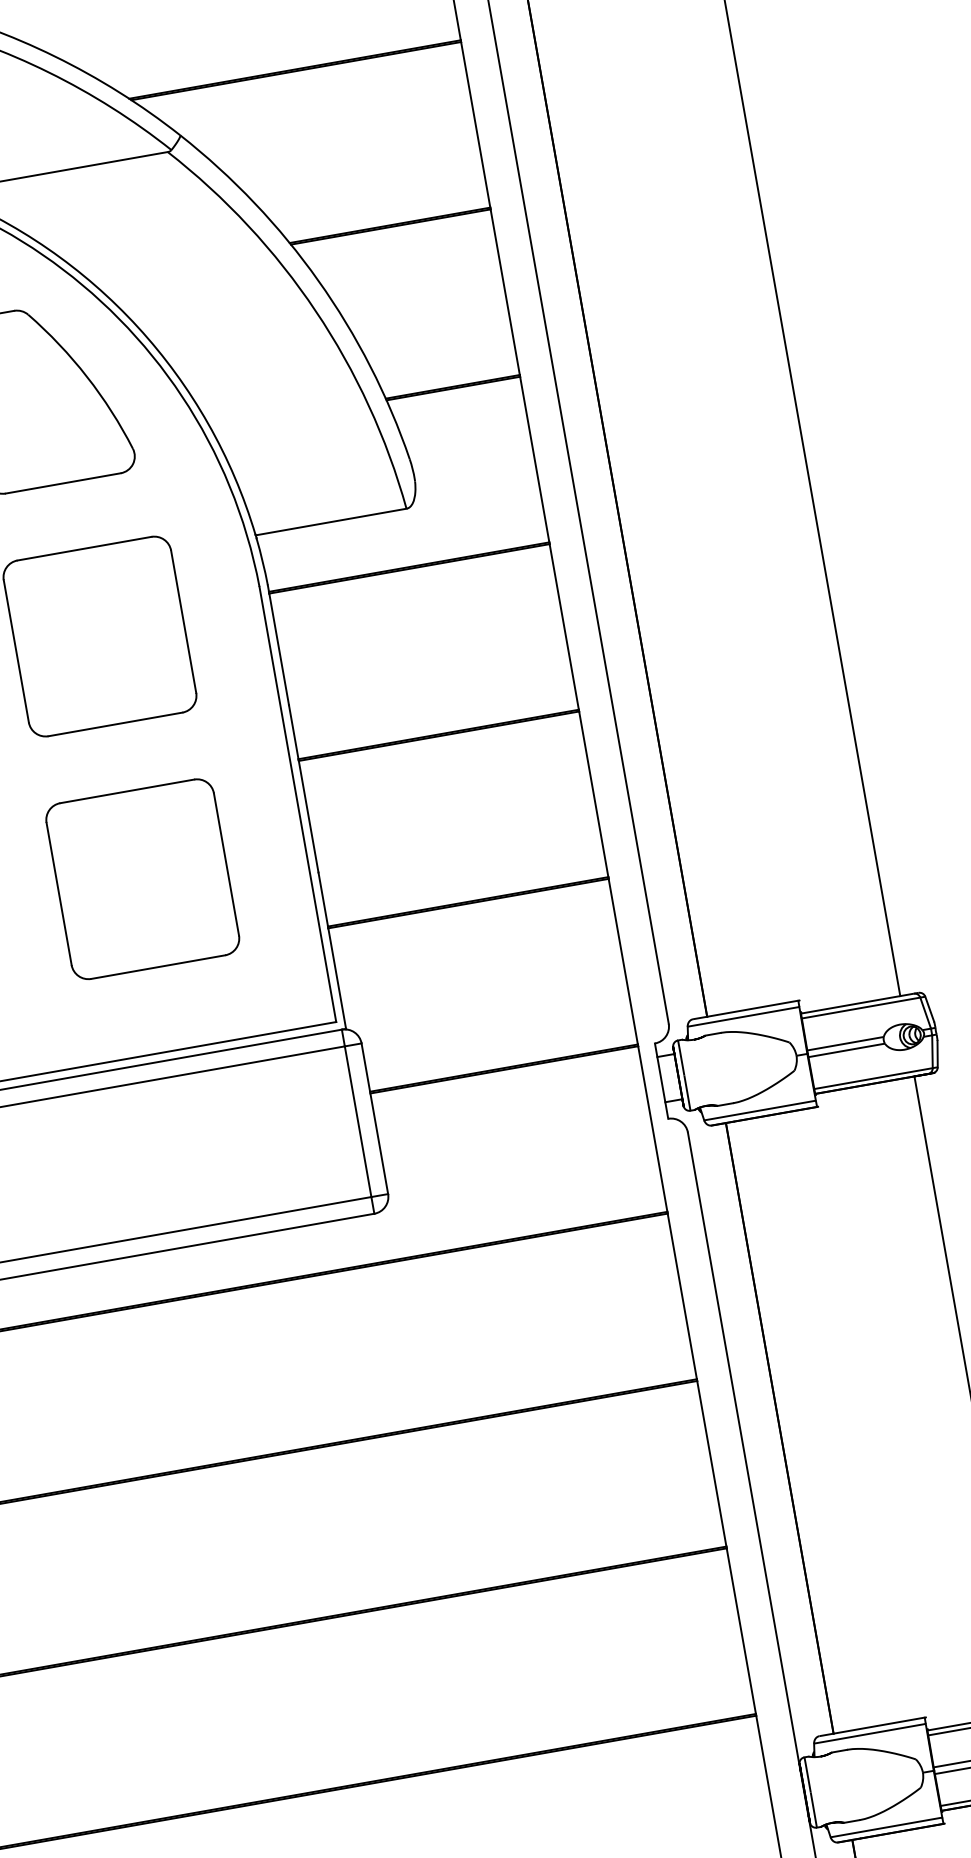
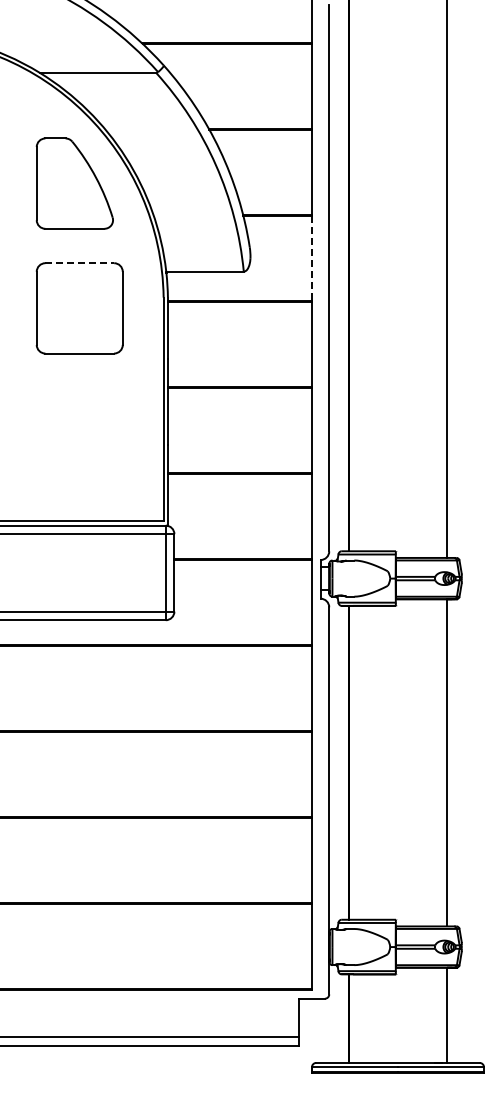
line: (535, 459) -> (312, 258), solid -> dashed
line: (86, 548) -> (80, 263), solid -> dashed
part: (142, 880) -> (79, 433), removed

